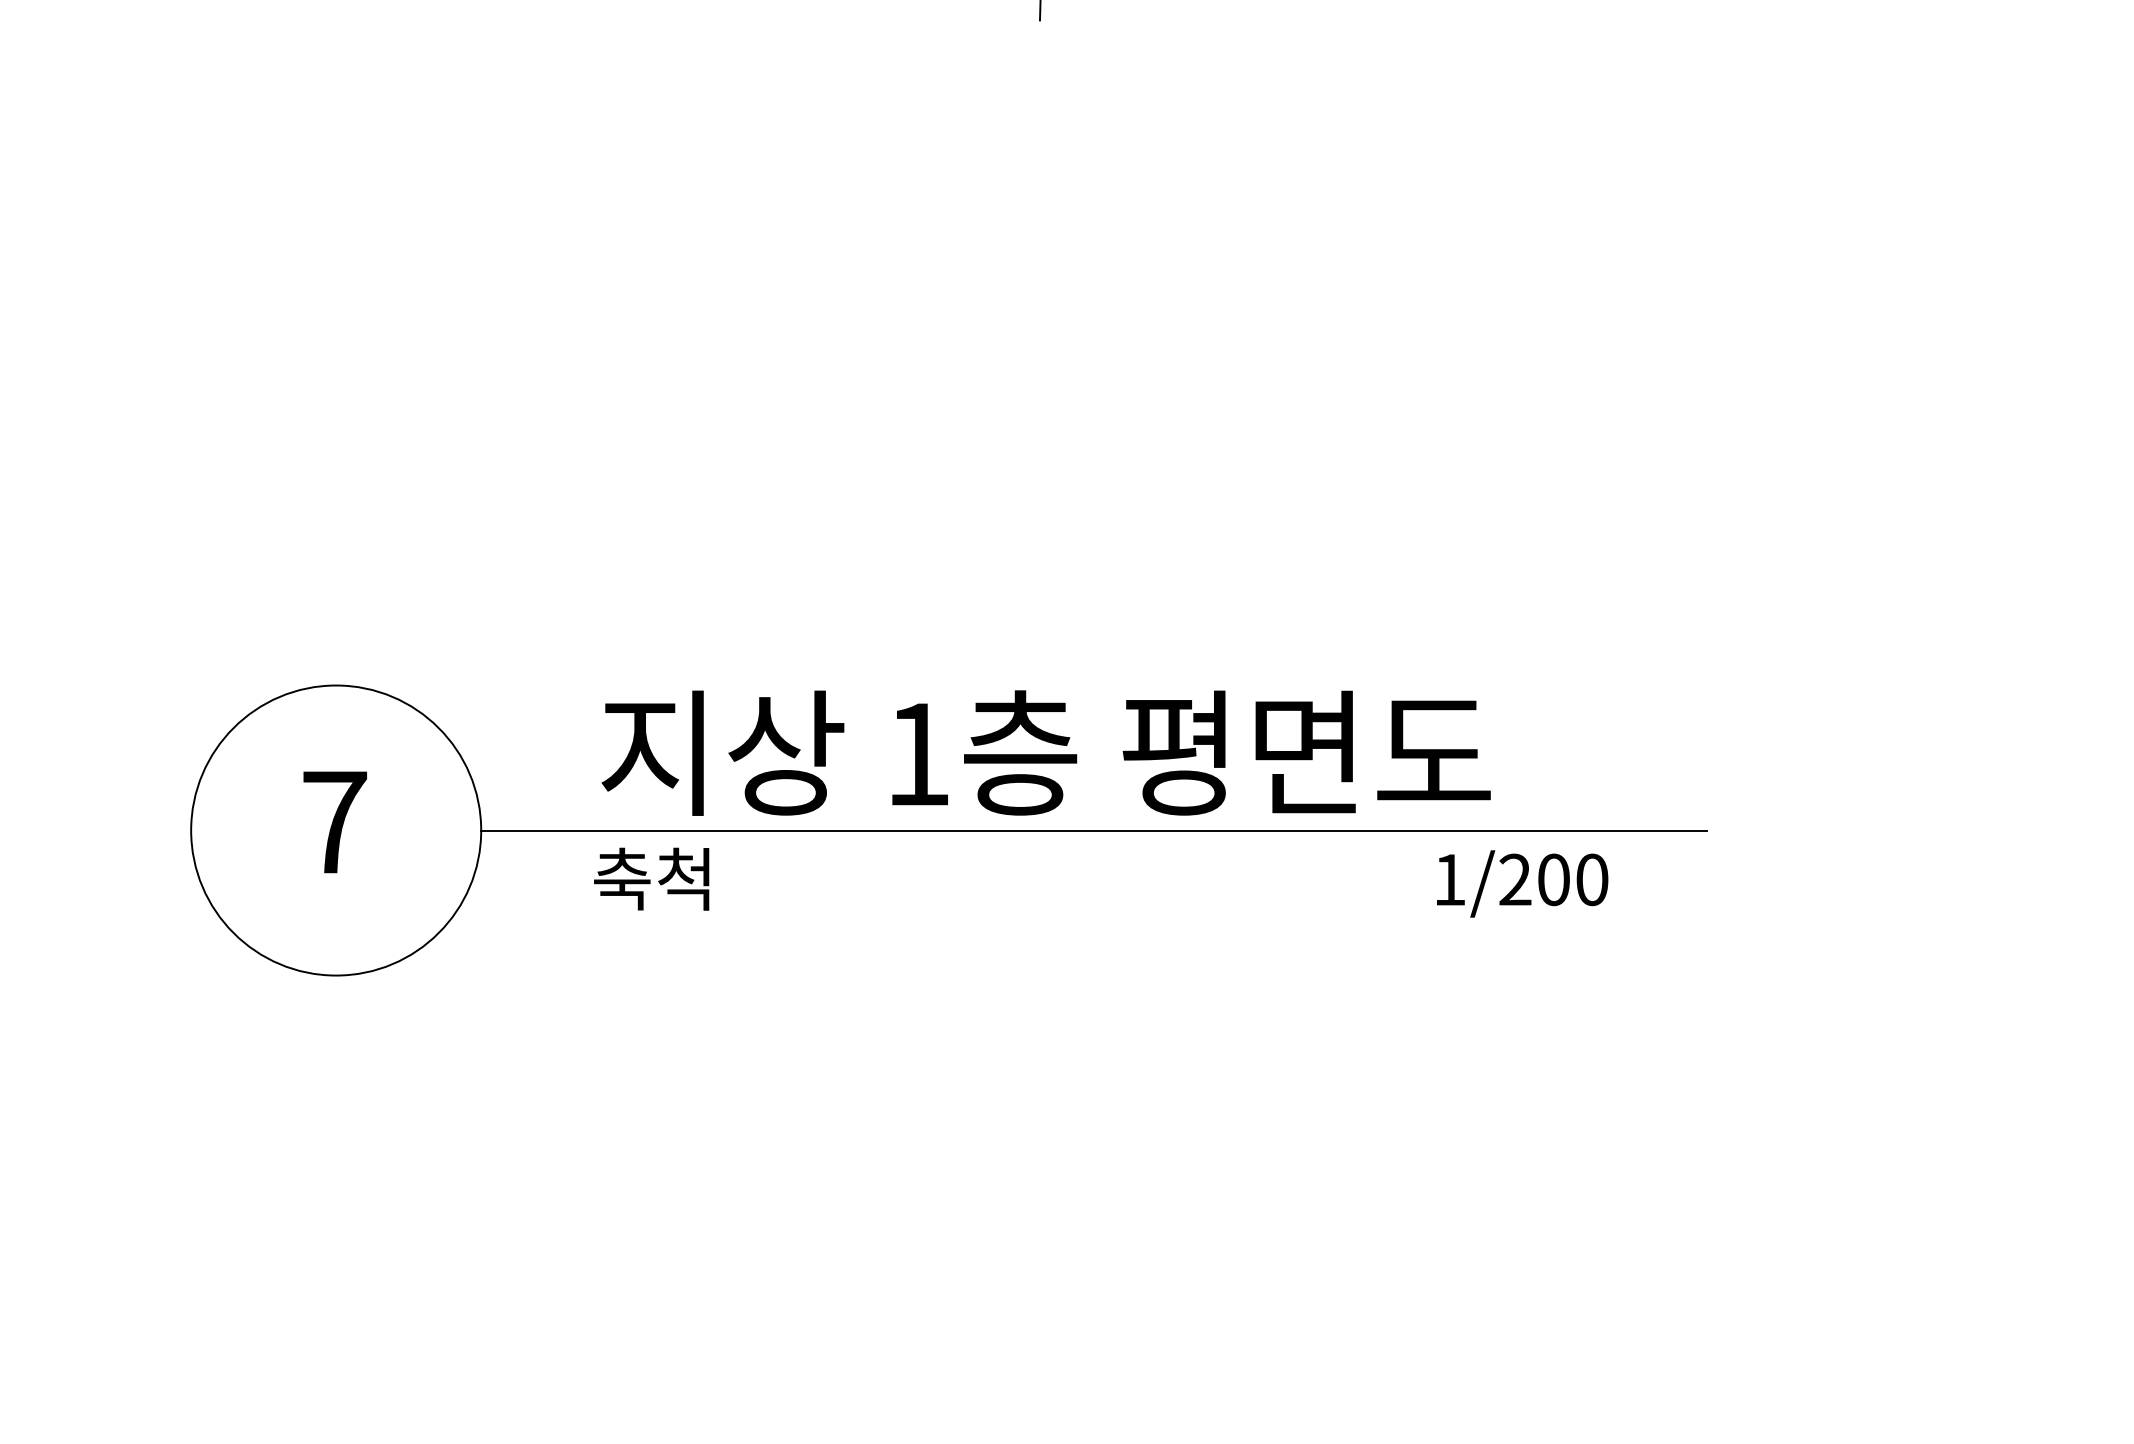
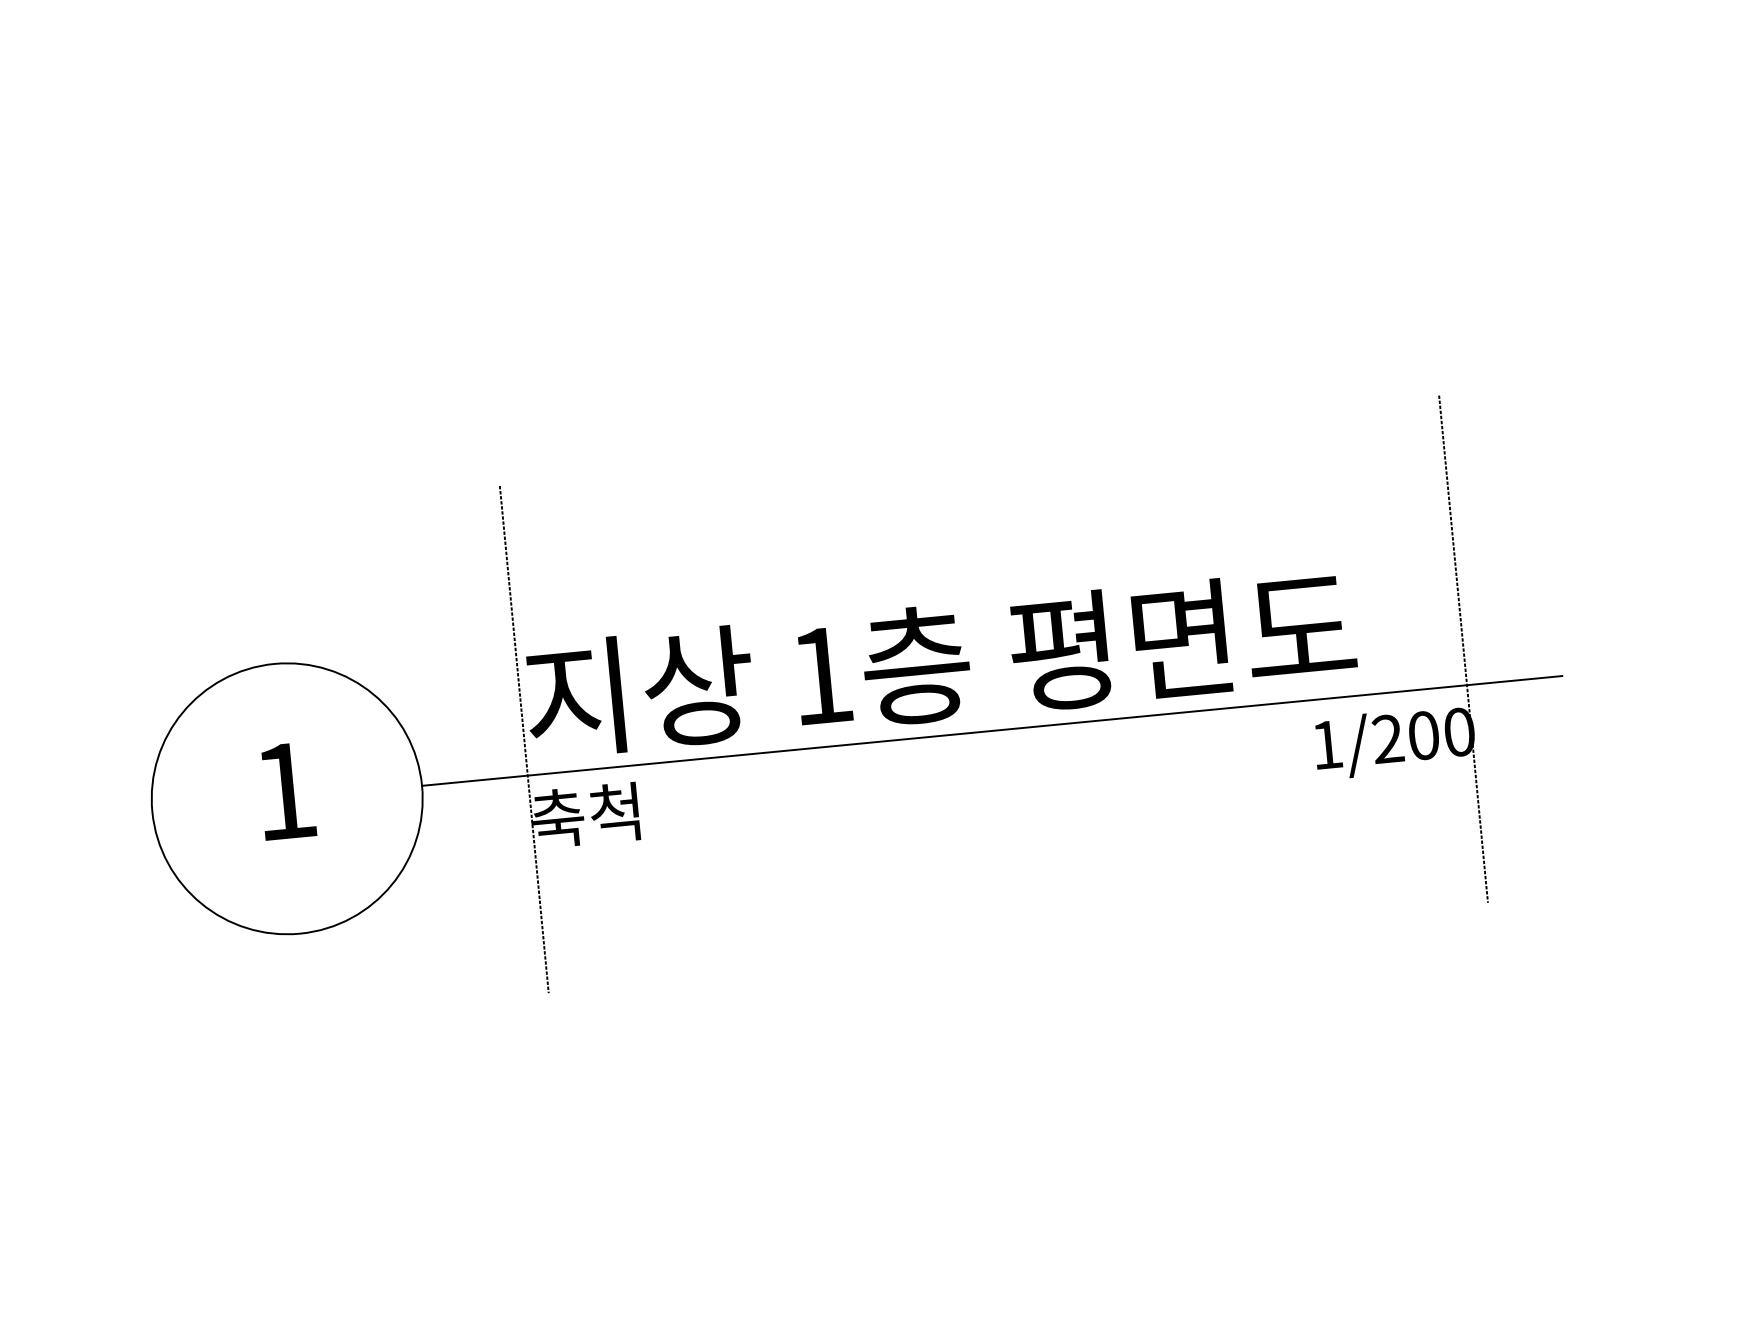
line: (594, 791) -> (523, 739), added
line: (1605, 791) -> (1463, 648), added
text: (335, 822) -> (285, 791), 7 -> 1

